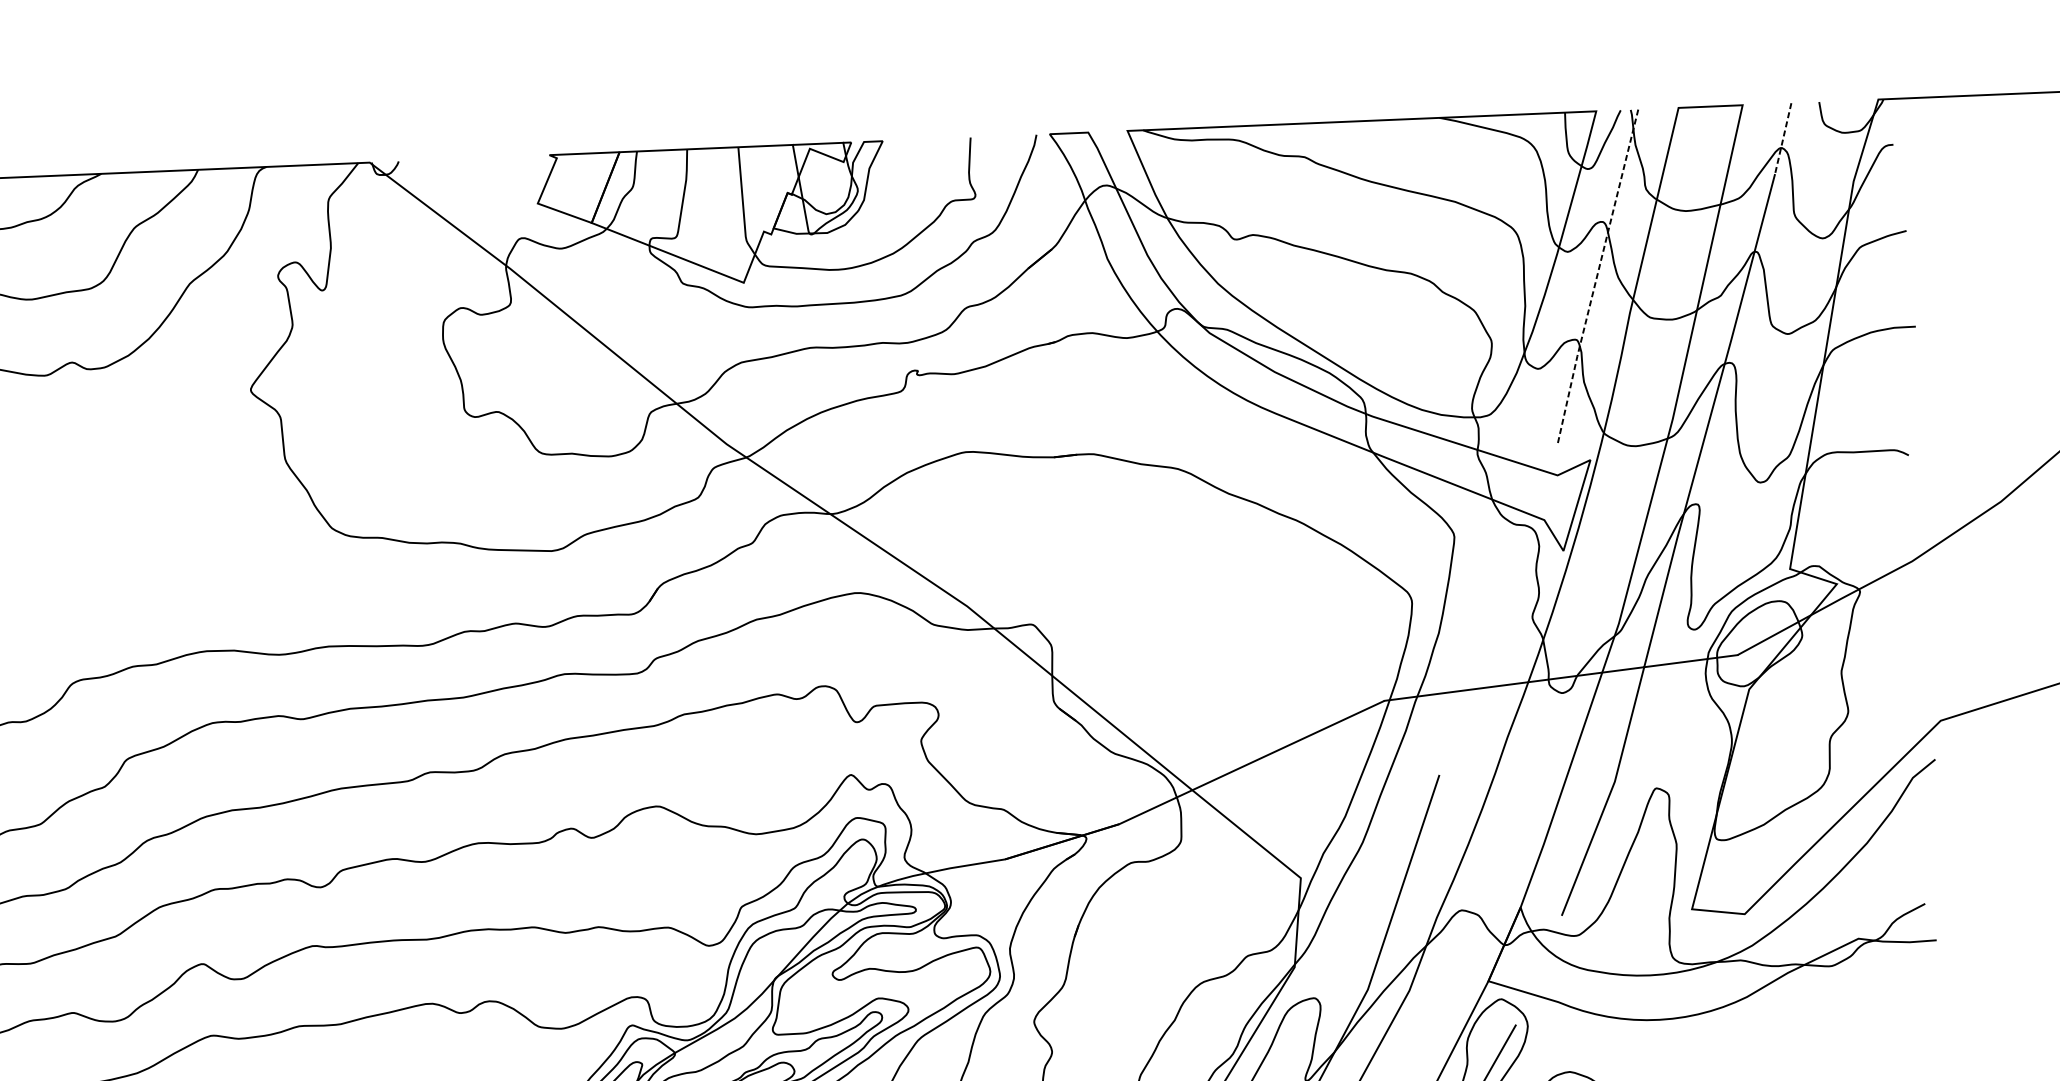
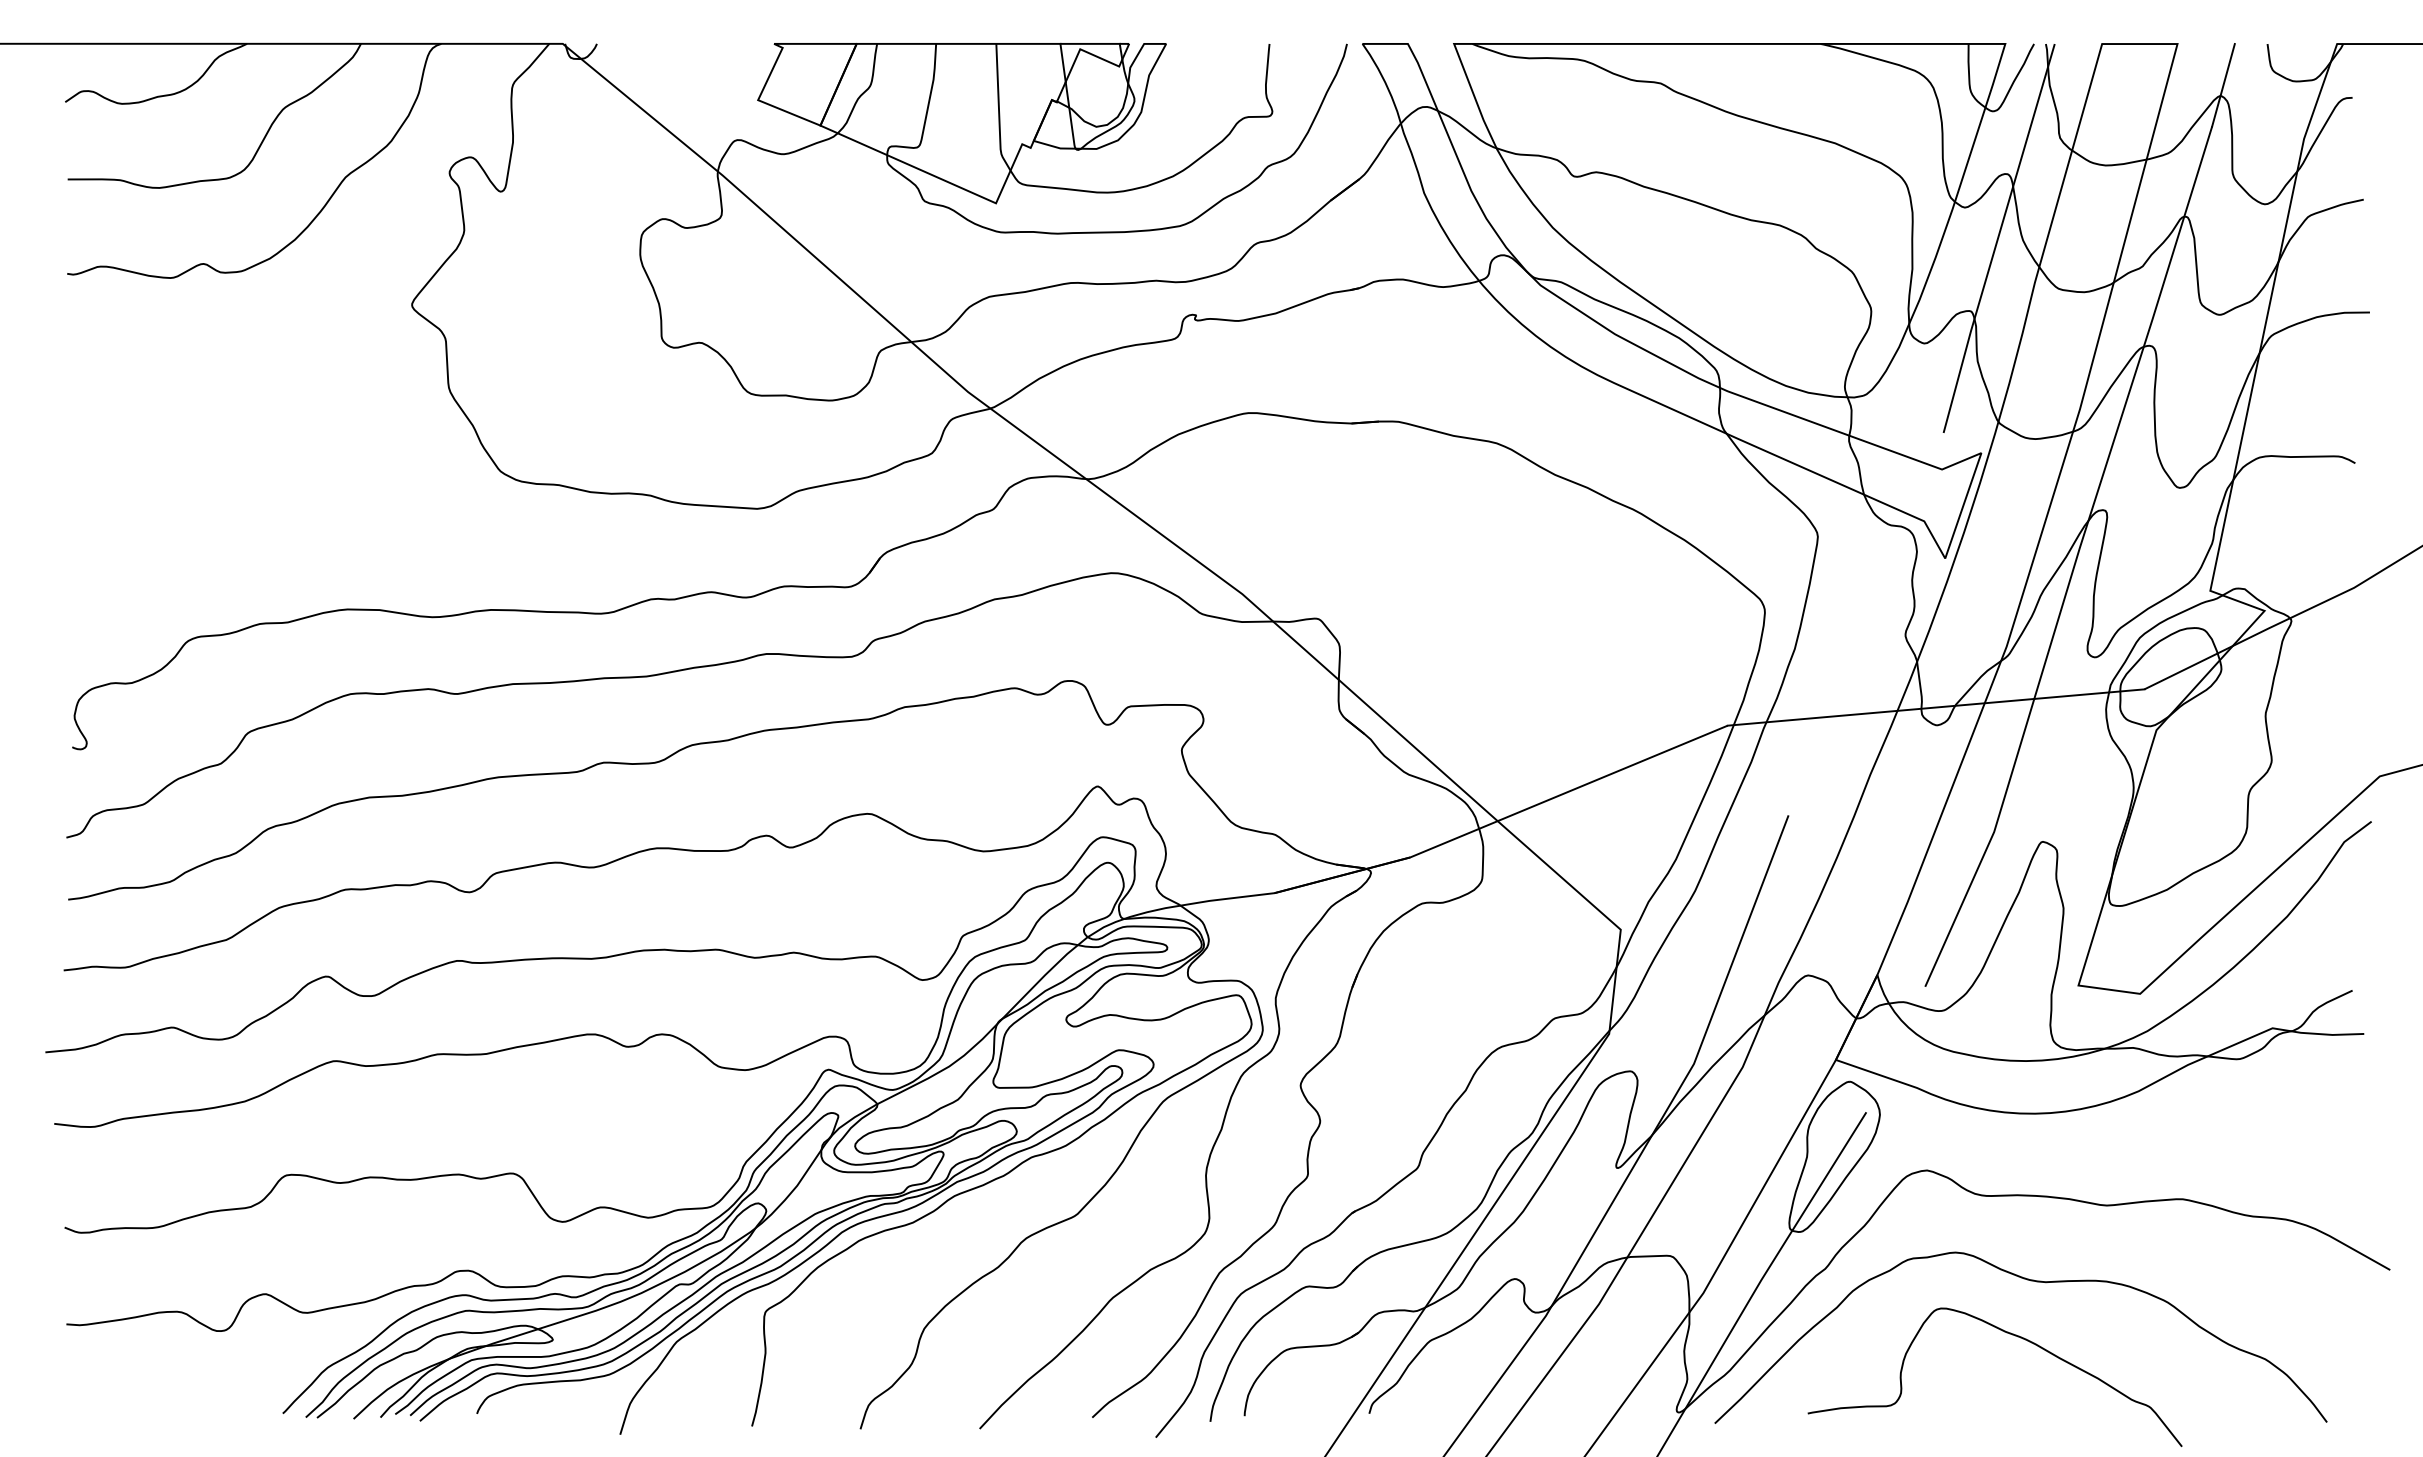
line: (1783, 138) -> (2223, 85), dashed -> solid
line: (1596, 277) -> (1997, 239), dashed -> solid

